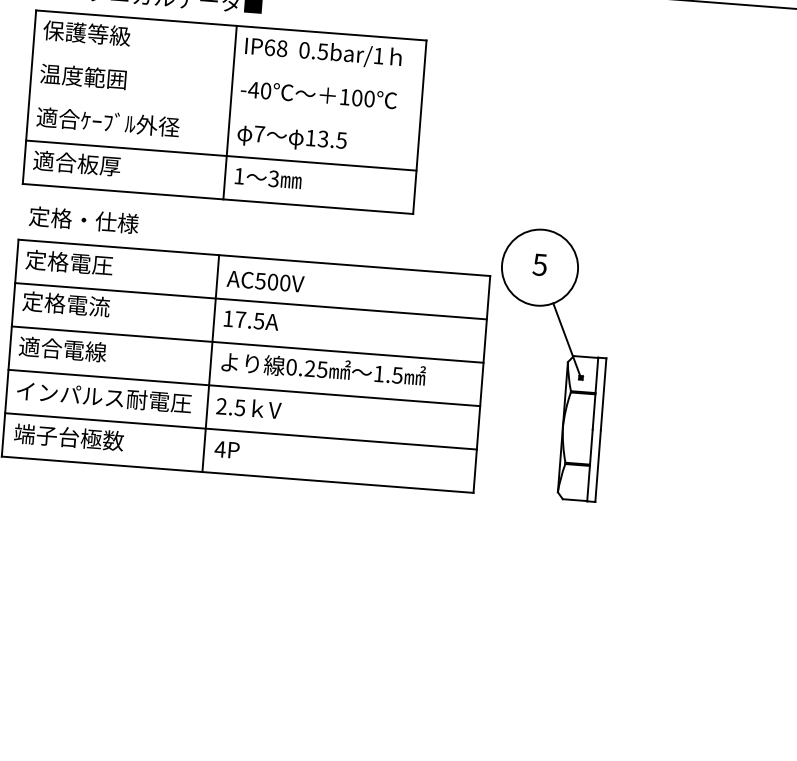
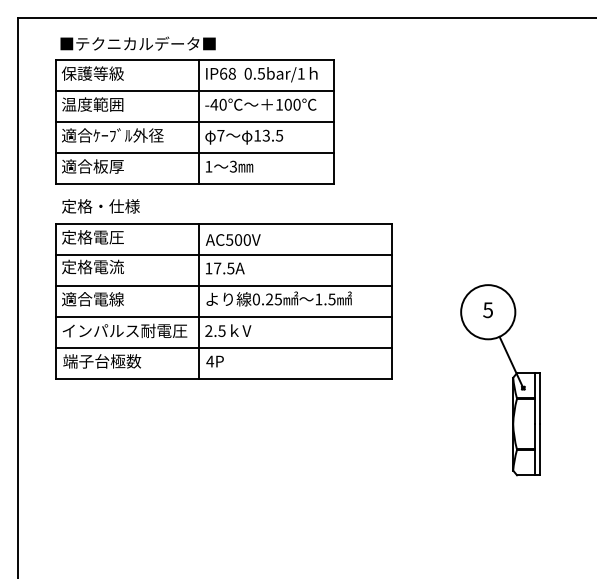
line: (227, 69) -> (194, 91), added
line: (224, 112) -> (194, 122), added
part: (566, 365) -> (512, 380), moved

